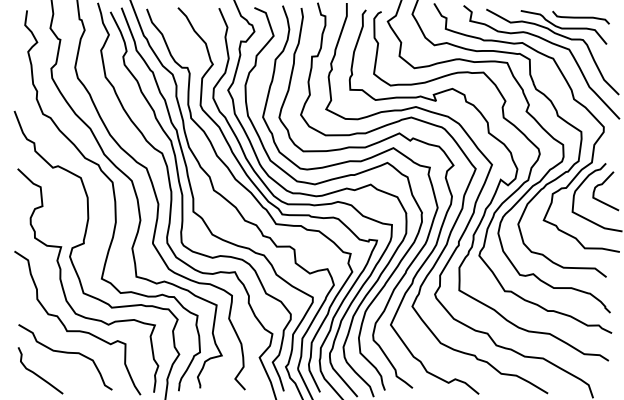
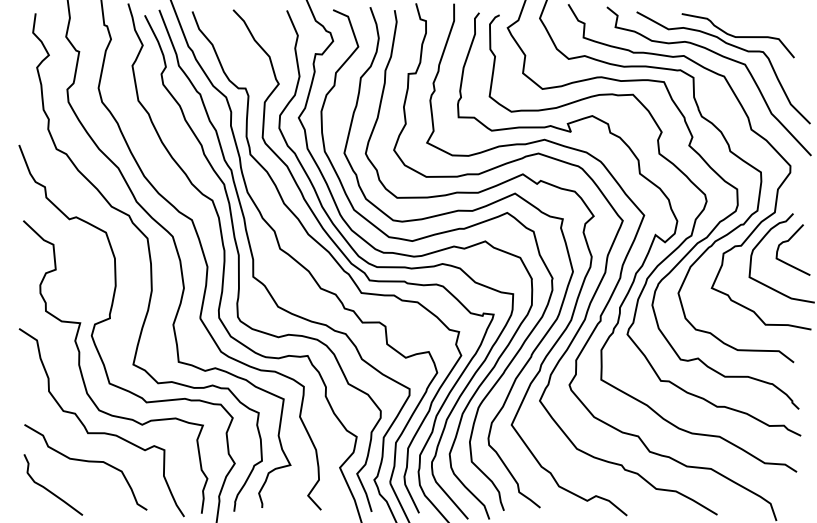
curve: (580, 17) -> (760, 22), removed

